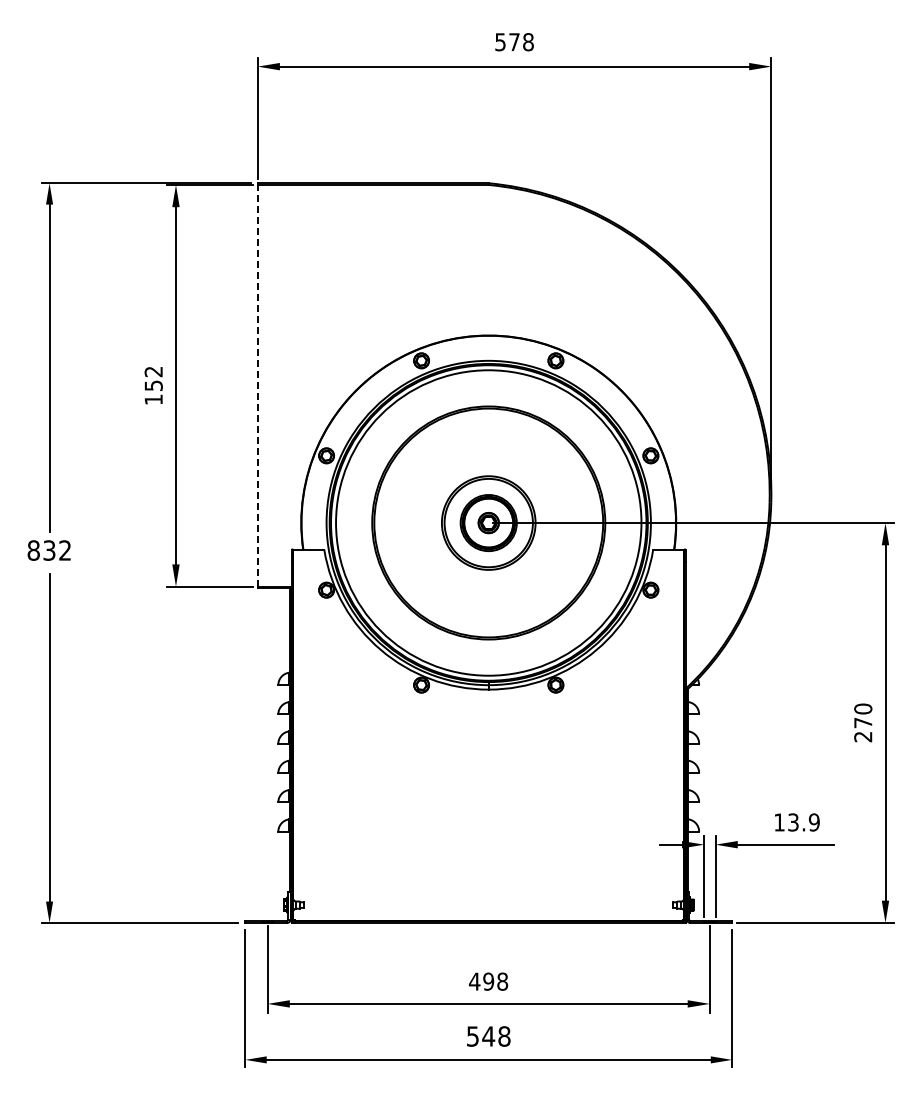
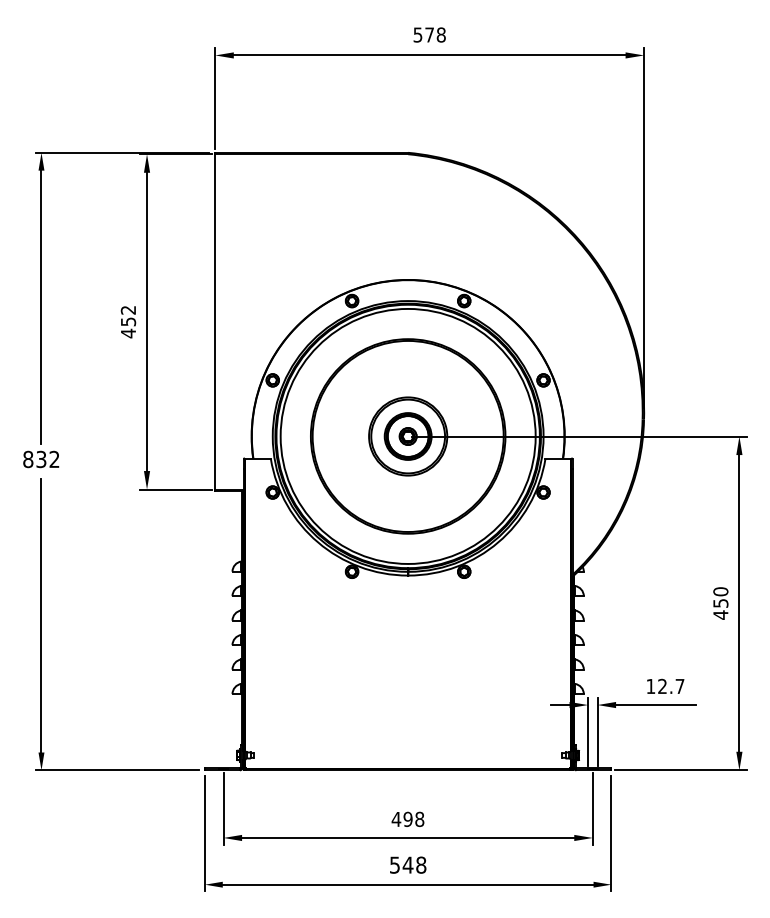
line: (257, 385) -> (215, 321), dashed -> solid
text: (153, 399) -> (128, 333), 152 -> 452
text: (863, 730) -> (721, 609), 270 -> 450
text: (803, 822) -> (670, 686), 13.9 -> 12.7

